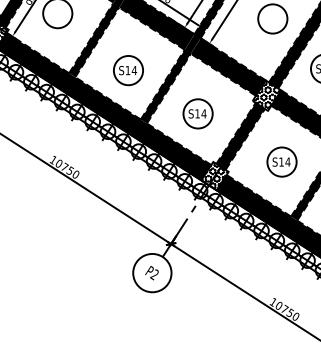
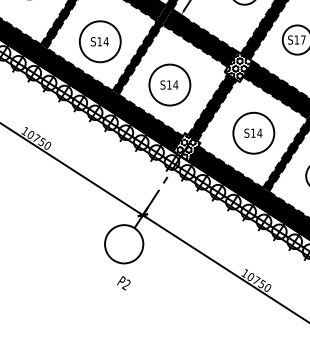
circle: (128, 70) -> (100, 41), size x1.4
circle: (197, 113) -> (169, 84), size x1.4
circle: (281, 161) -> (253, 132), size x1.4
text: (151, 273) -> (123, 283), moved

